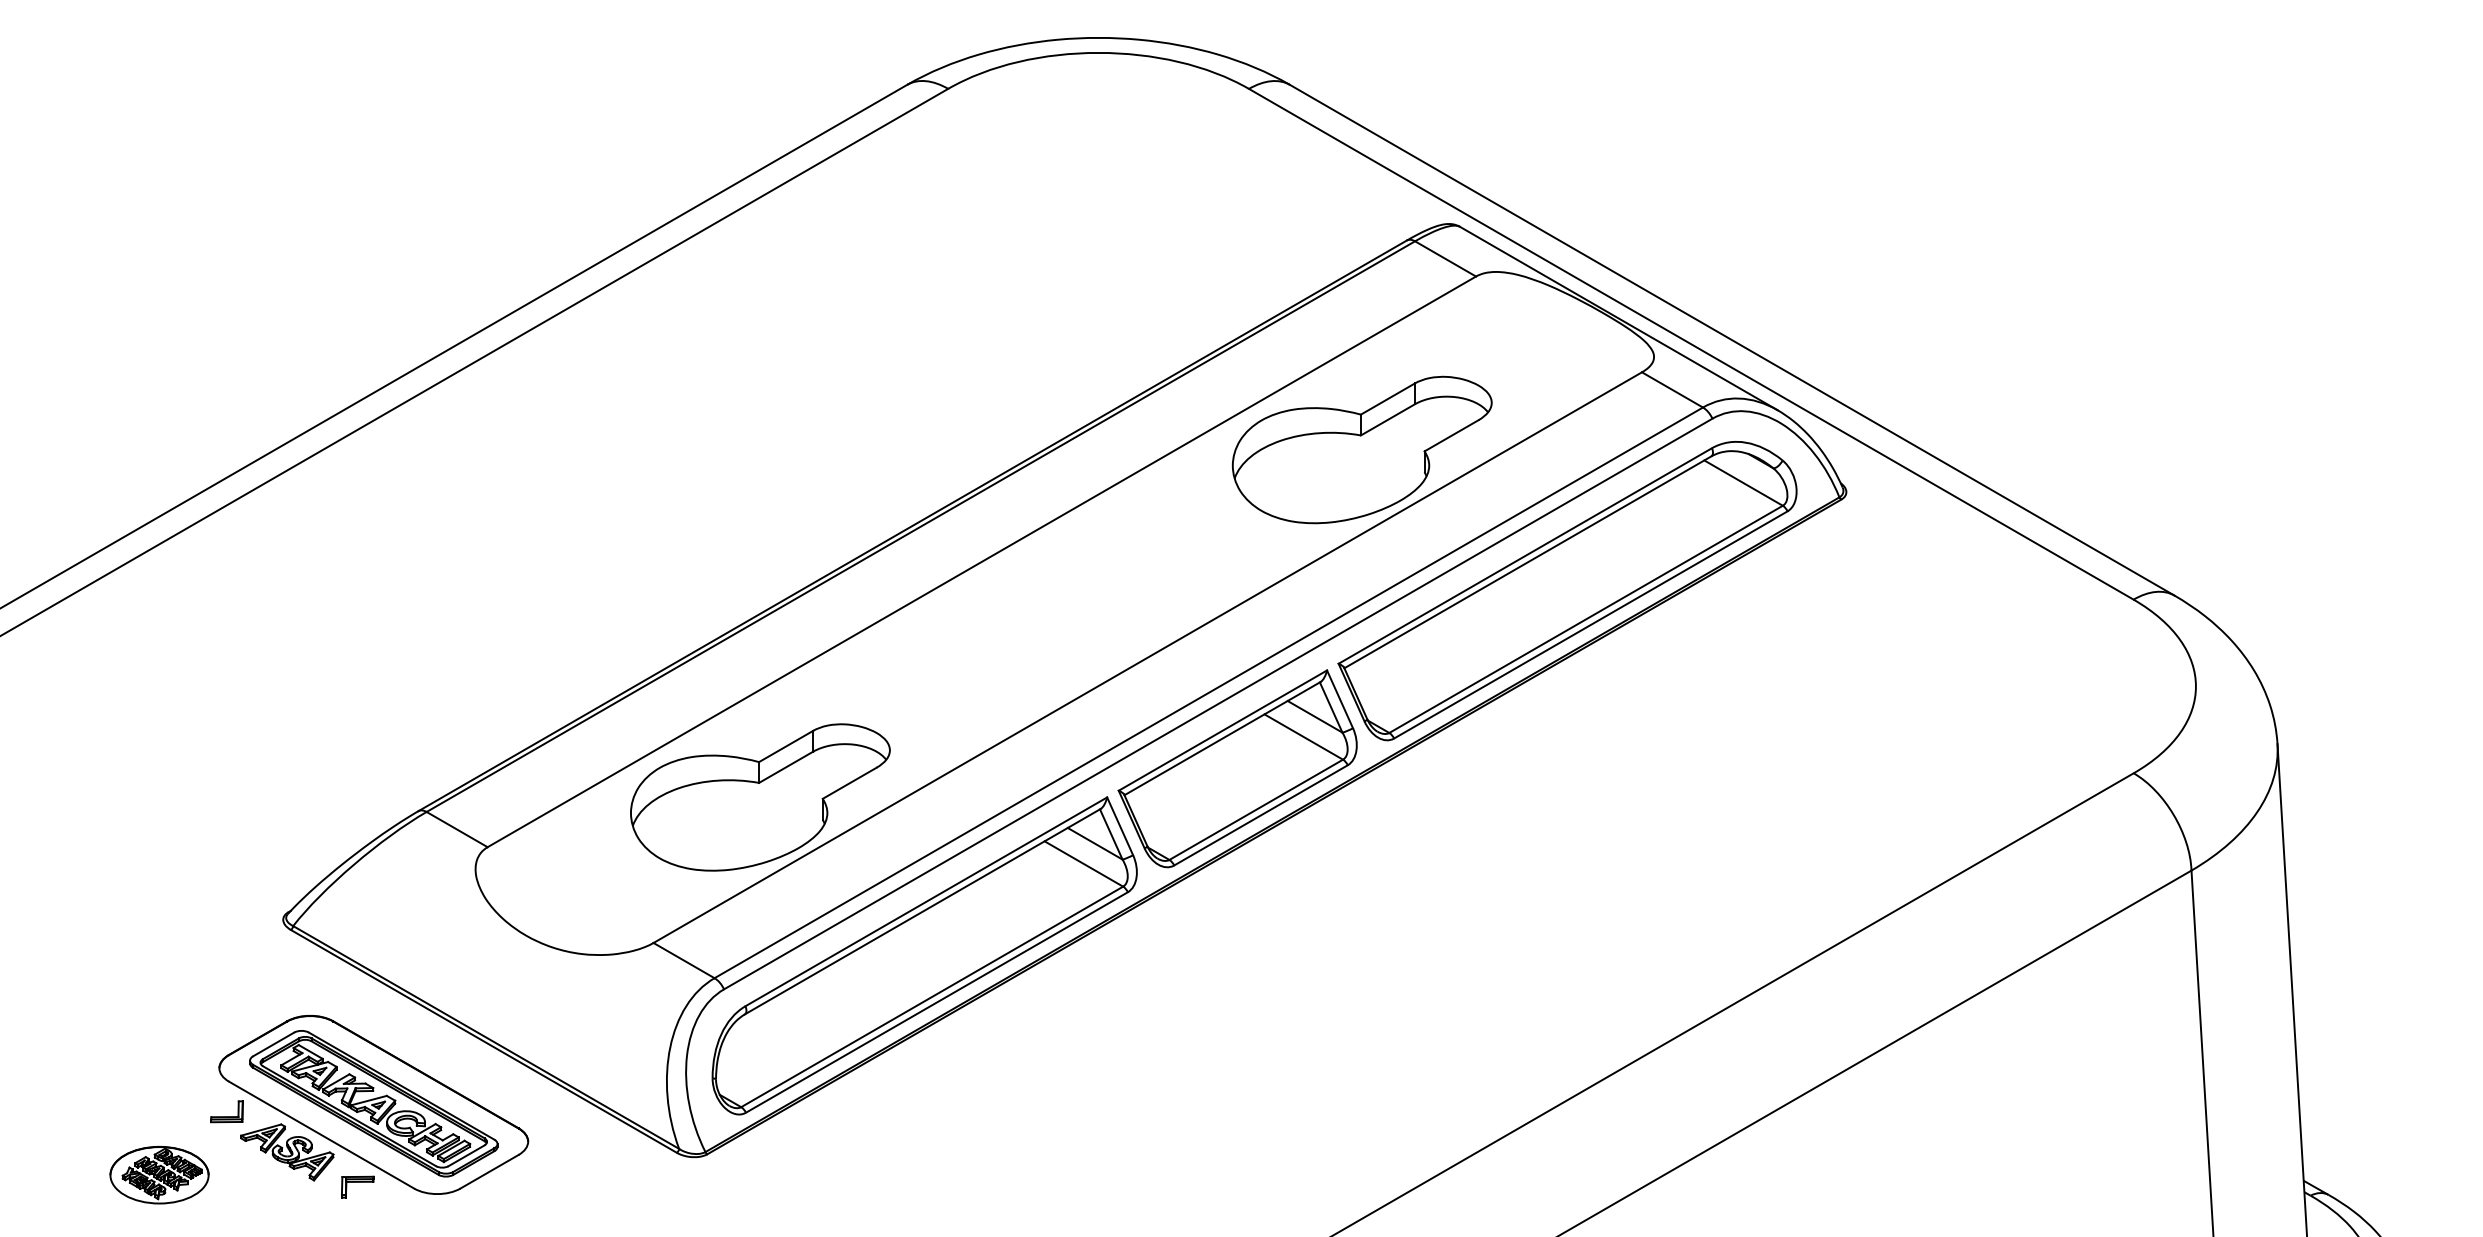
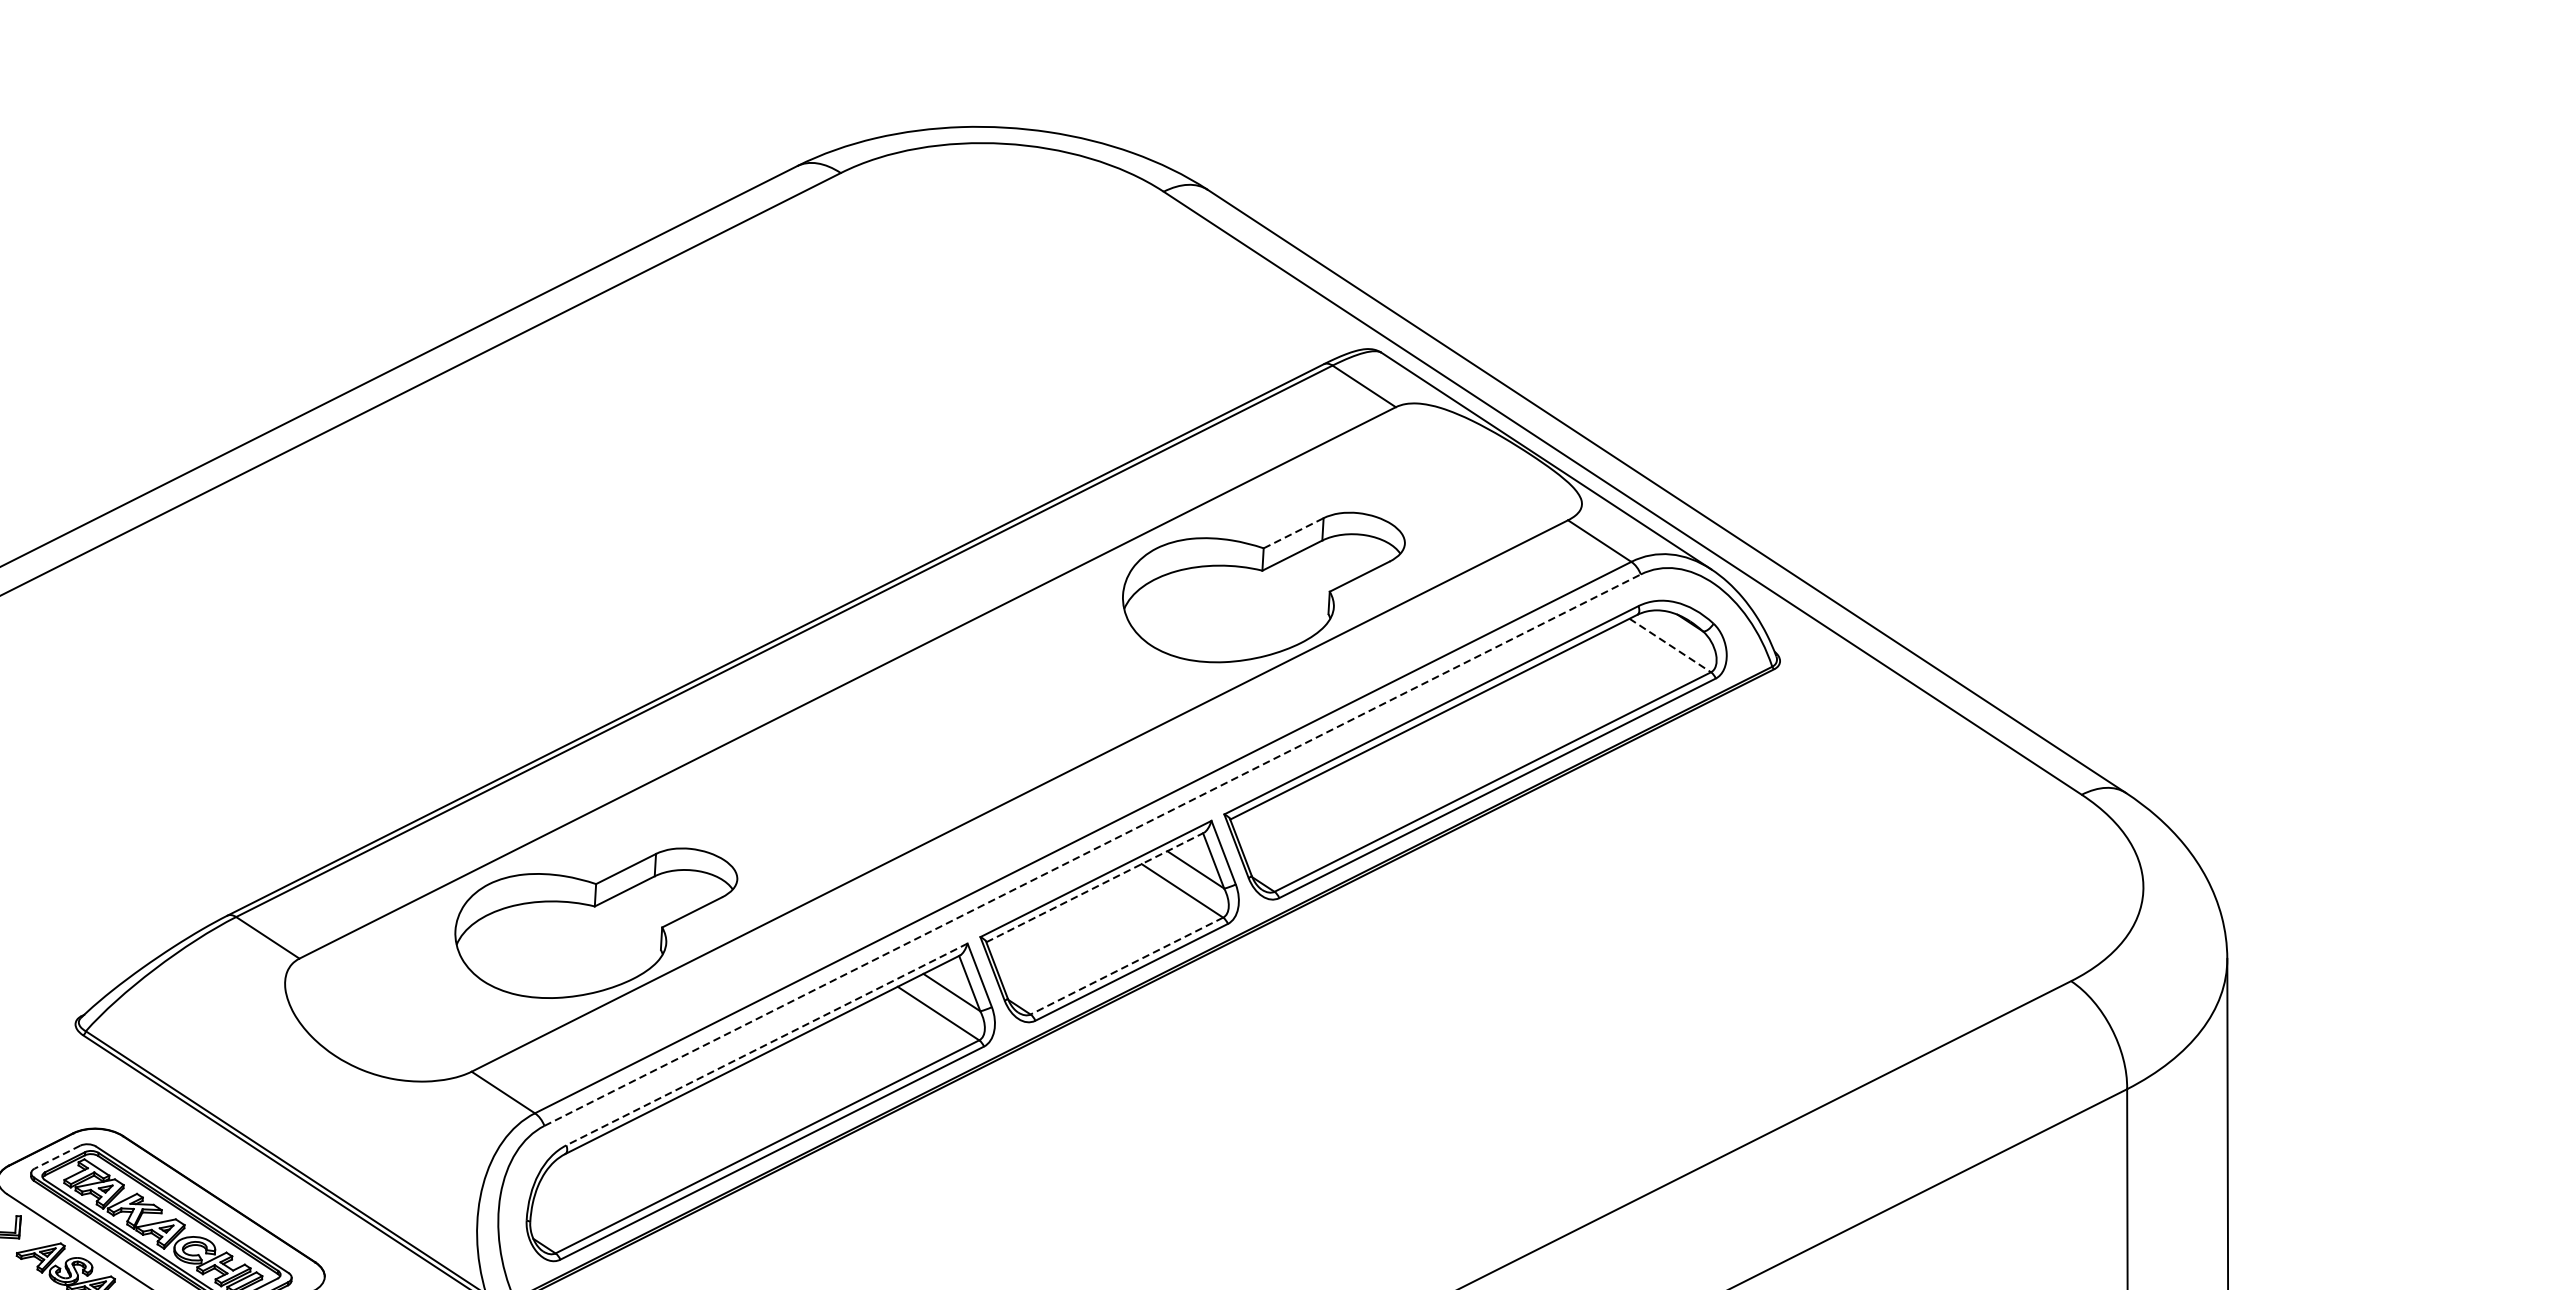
line: (1388, 398) -> (1294, 532), solid -> dashed
line: (1744, 483) -> (1671, 645), solid -> dashed
line: (1218, 704) -> (1092, 850), solid -> dashed
line: (1223, 738) -> (1096, 887), solid -> dashed
line: (1255, 810) -> (1126, 966), solid -> dashed
line: (926, 901) -> (767, 1044), solid -> dashed
line: (273, 1044) -> (57, 1157), solid -> dashed

